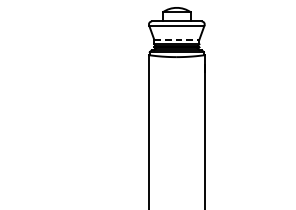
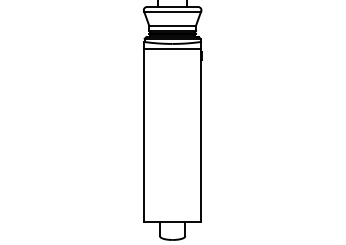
line: (177, 39) -> (173, 25), dashed -> solid
line: (176, 62) -> (172, 49), added

